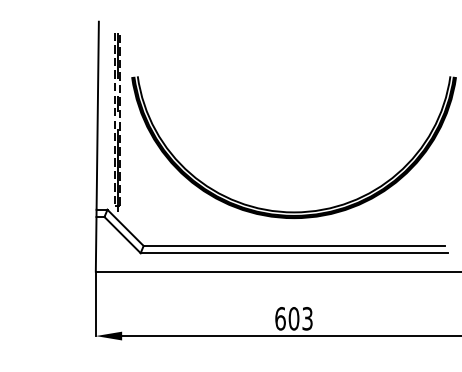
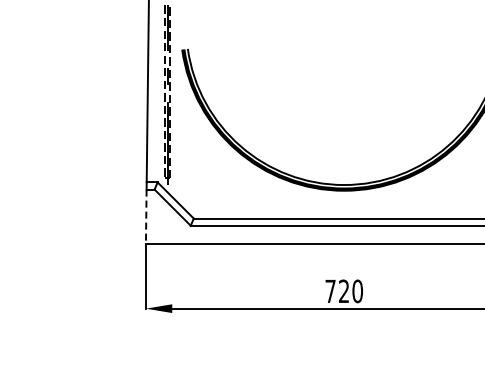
line: (96, 244) -> (146, 217), solid -> dashed
text: (294, 318) -> (344, 291), 603 -> 720

